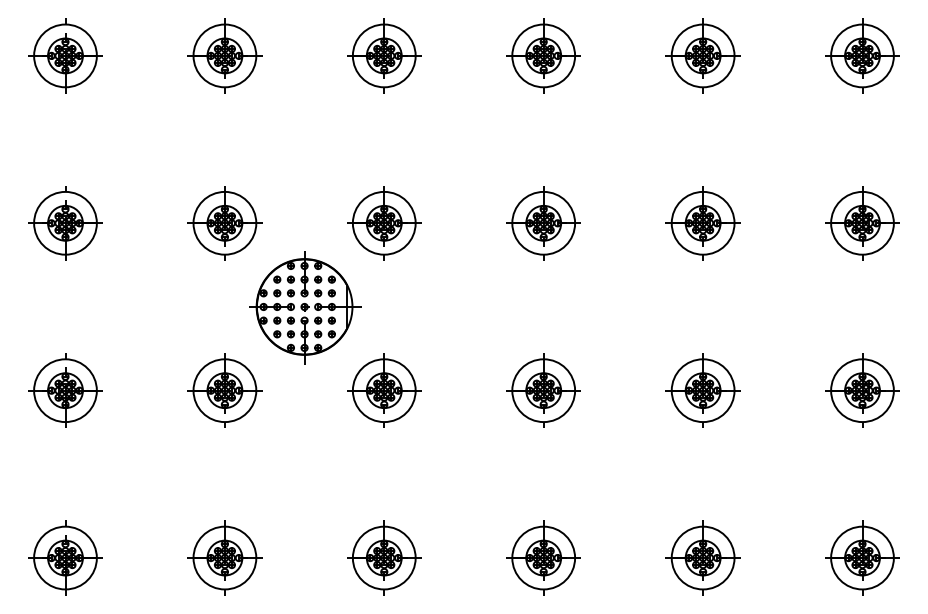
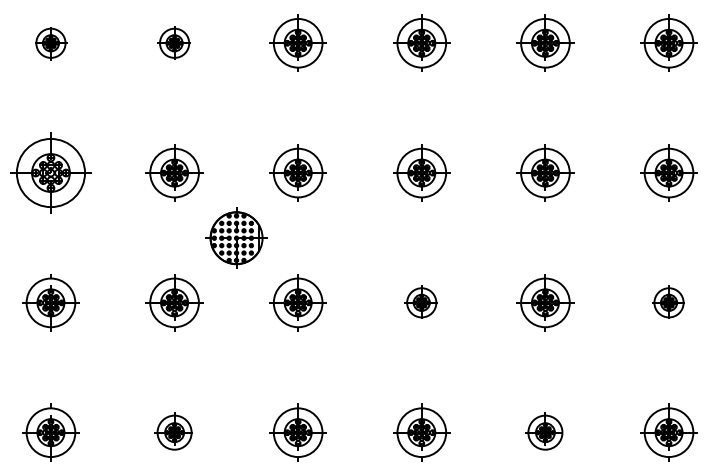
part: (65, 55) -> (50, 42), size x0.6
part: (224, 55) -> (174, 42), size x0.6
part: (65, 223) -> (50, 173), size x1.4
part: (305, 307) -> (237, 238), size x0.7
part: (543, 390) -> (421, 302), size x0.6
part: (862, 390) -> (669, 302), size x0.6
part: (224, 557) -> (174, 432), size x0.7
part: (702, 557) -> (544, 432), size x0.7

